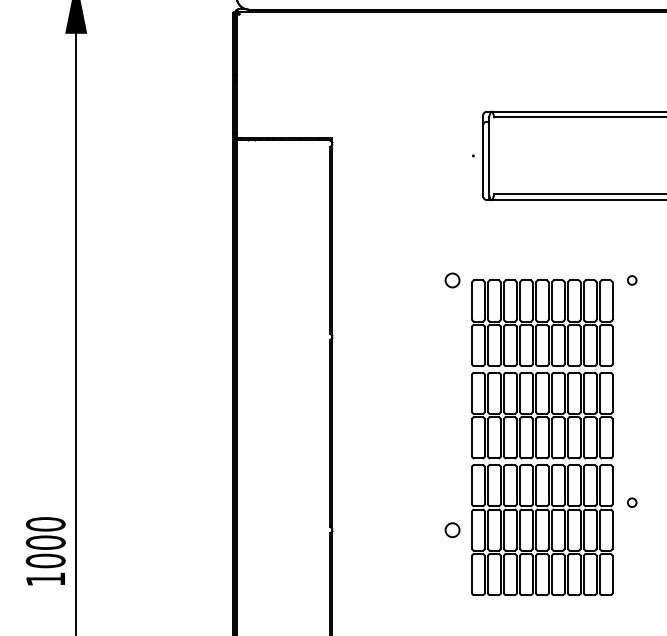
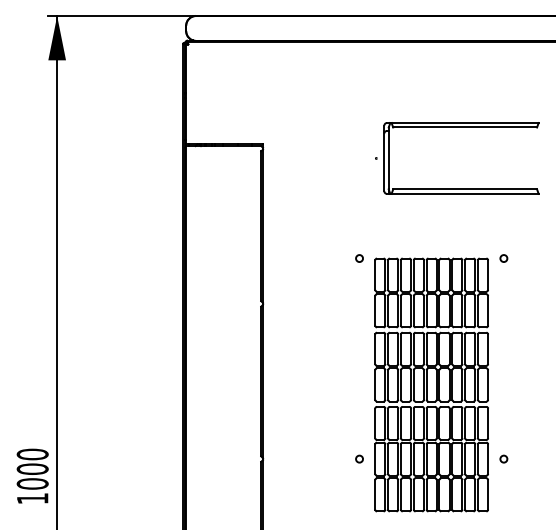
circle: (452, 280) -> (359, 258), size x0.62
circle: (631, 501) -> (503, 458), moved
circle: (452, 529) -> (359, 458), size x0.62

